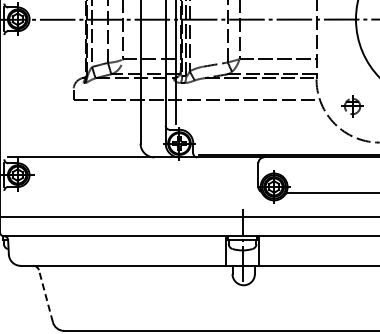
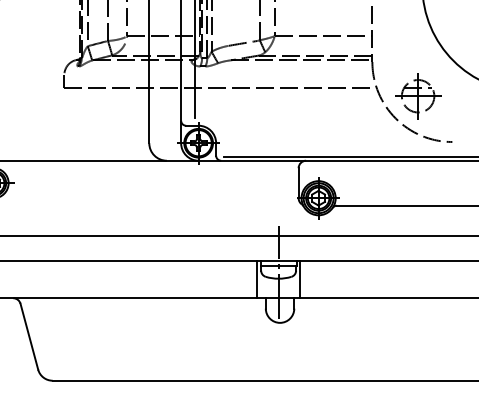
part: (352, 106) -> (417, 96), size x1.67
line: (45, 296) -> (28, 337), dashed -> solid

